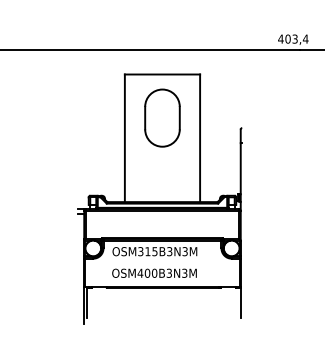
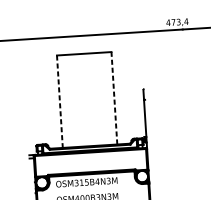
text: (287, 38) -> (173, 22), 403,4 -> 473,4
part: (162, 117) -> (86, 84), removed
line: (124, 138) -> (59, 101), solid -> dashed
line: (200, 138) -> (114, 98), solid -> dashed
text: (169, 251) -> (97, 181), OSM315B3N3M -> OSM315B4N3M

